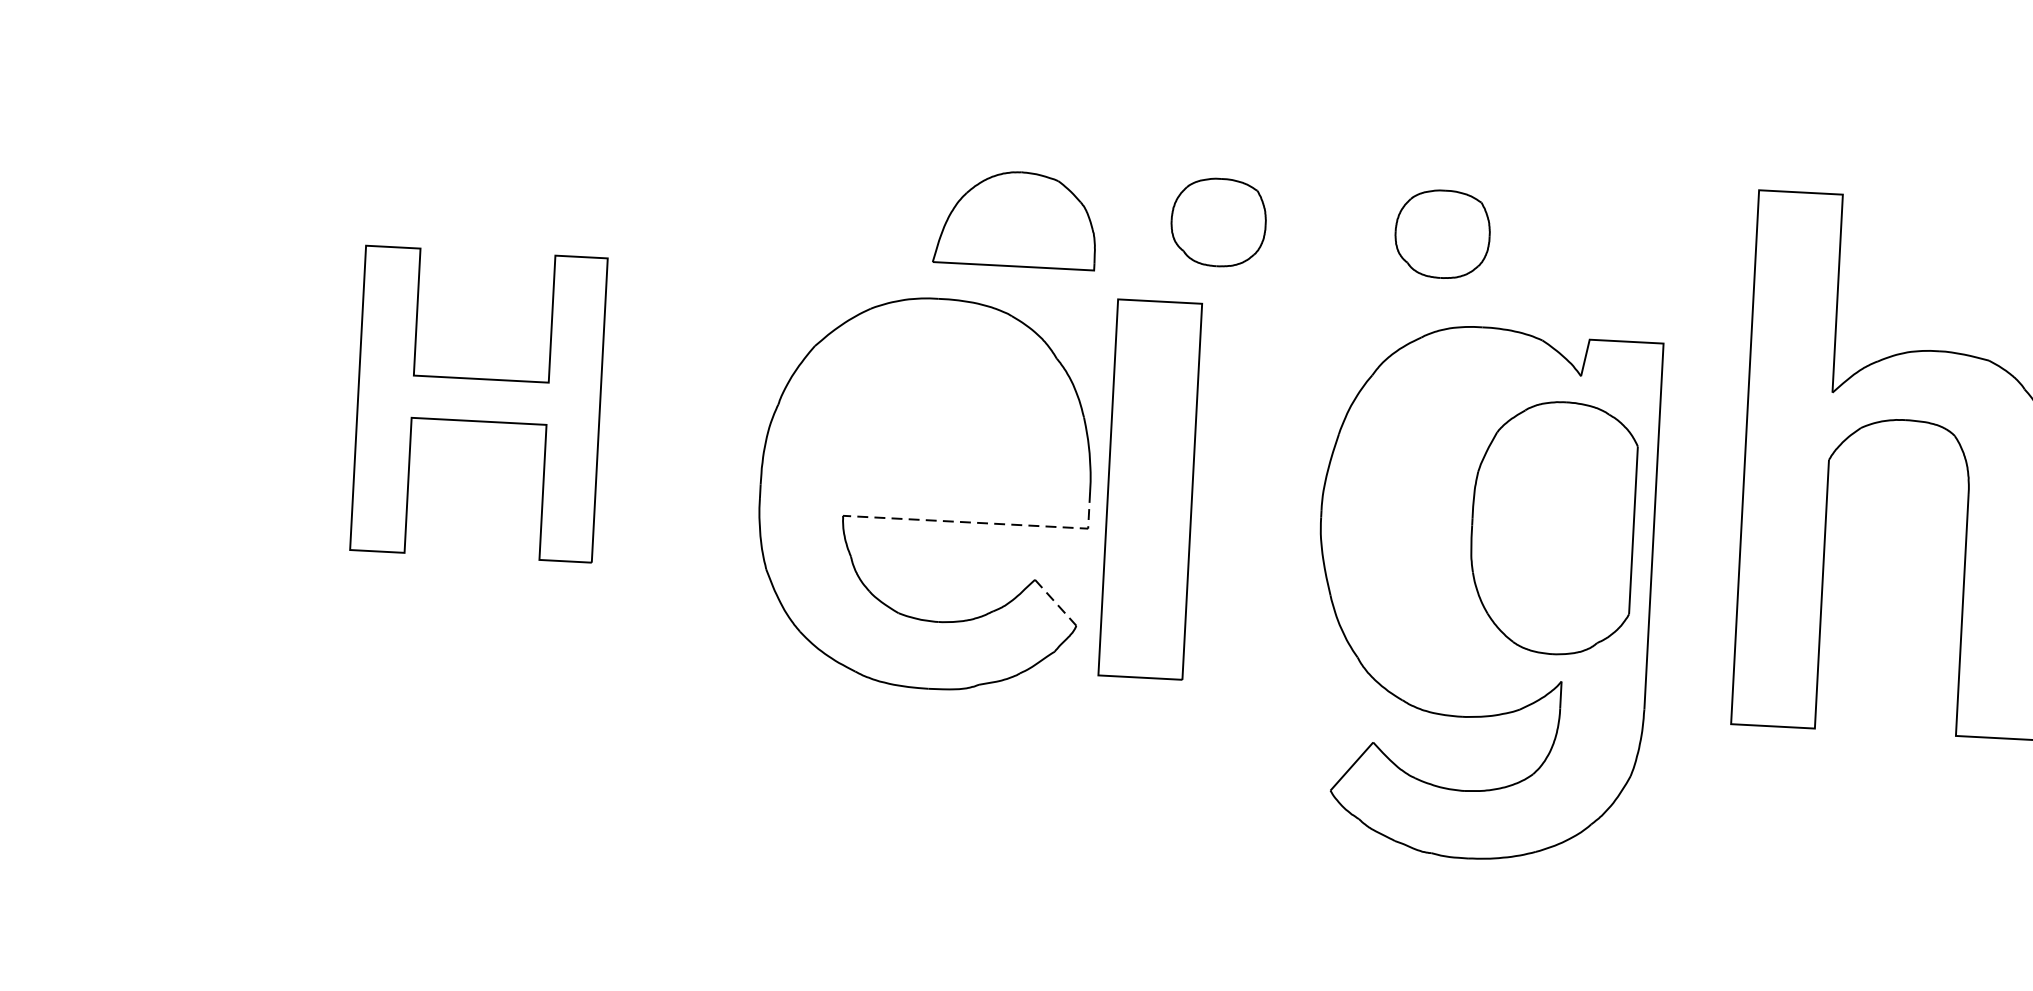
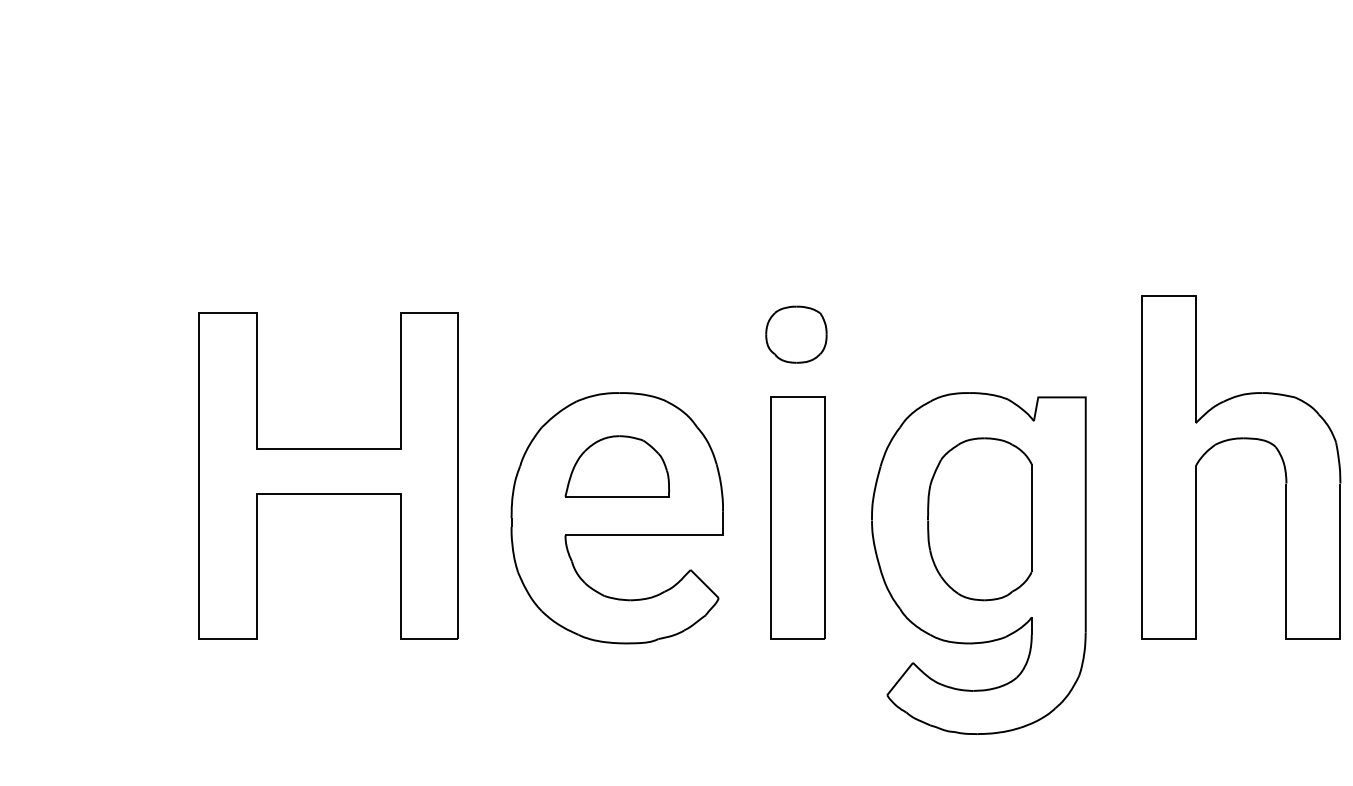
part: (1016, 219) -> (617, 466), moved
part: (1442, 233) -> (940, 334), removed
part: (479, 403) -> (328, 475), size x1.67
part: (1150, 488) -> (797, 517), moved
line: (984, 523) -> (656, 535), dashed -> solid
part: (1552, 528) -> (979, 519), moved
line: (1055, 603) -> (704, 584), dashed -> solid

